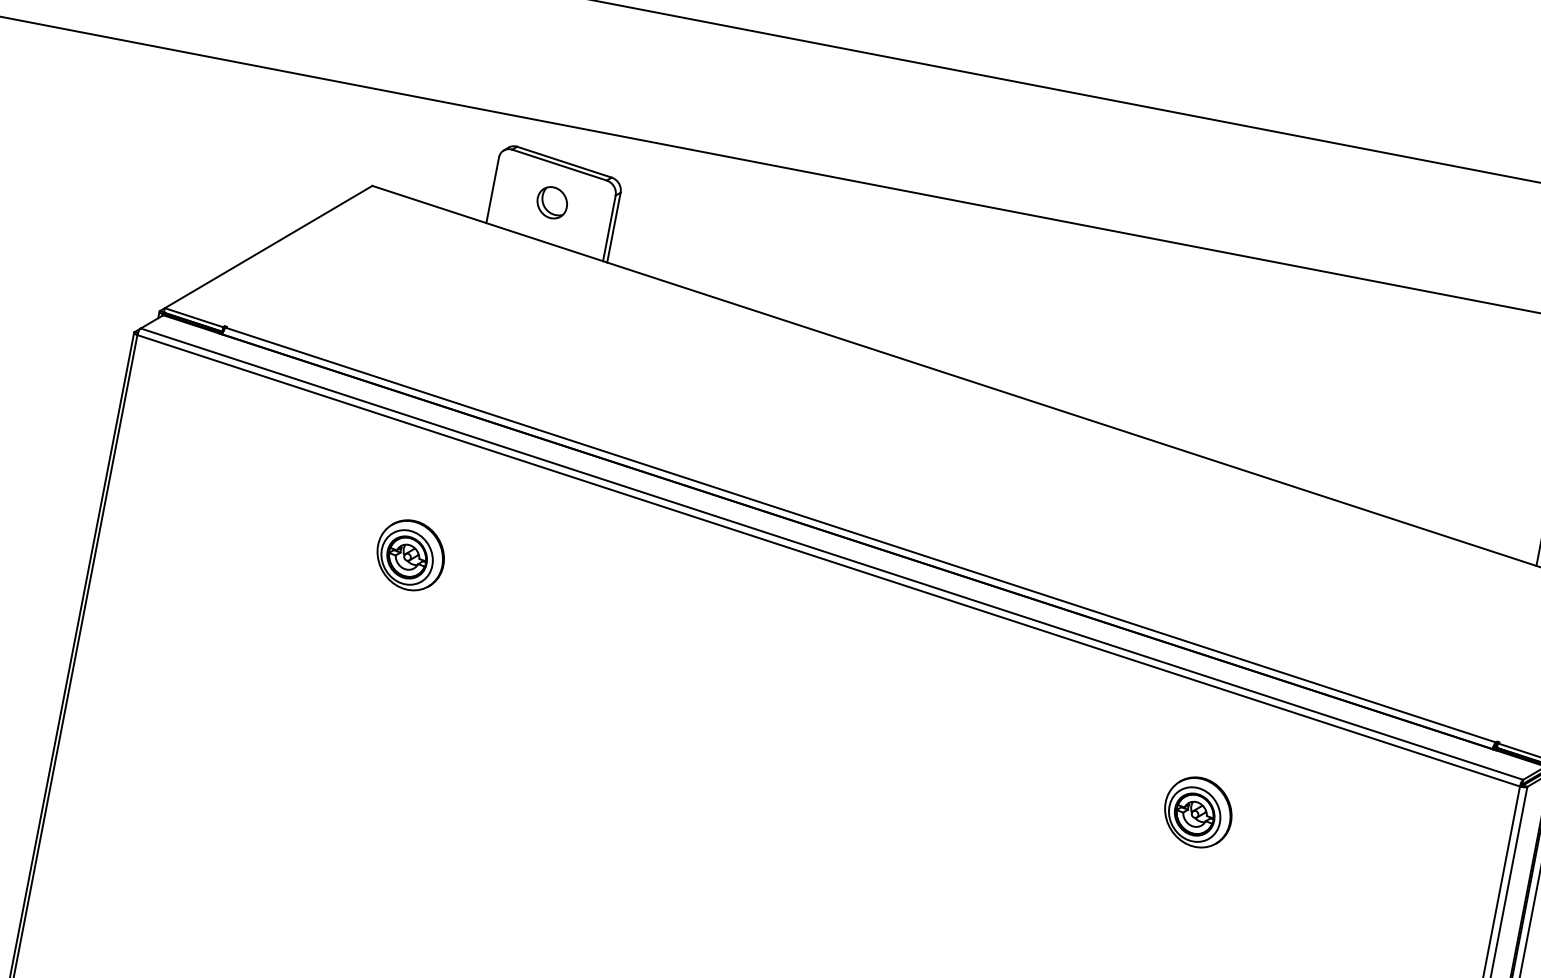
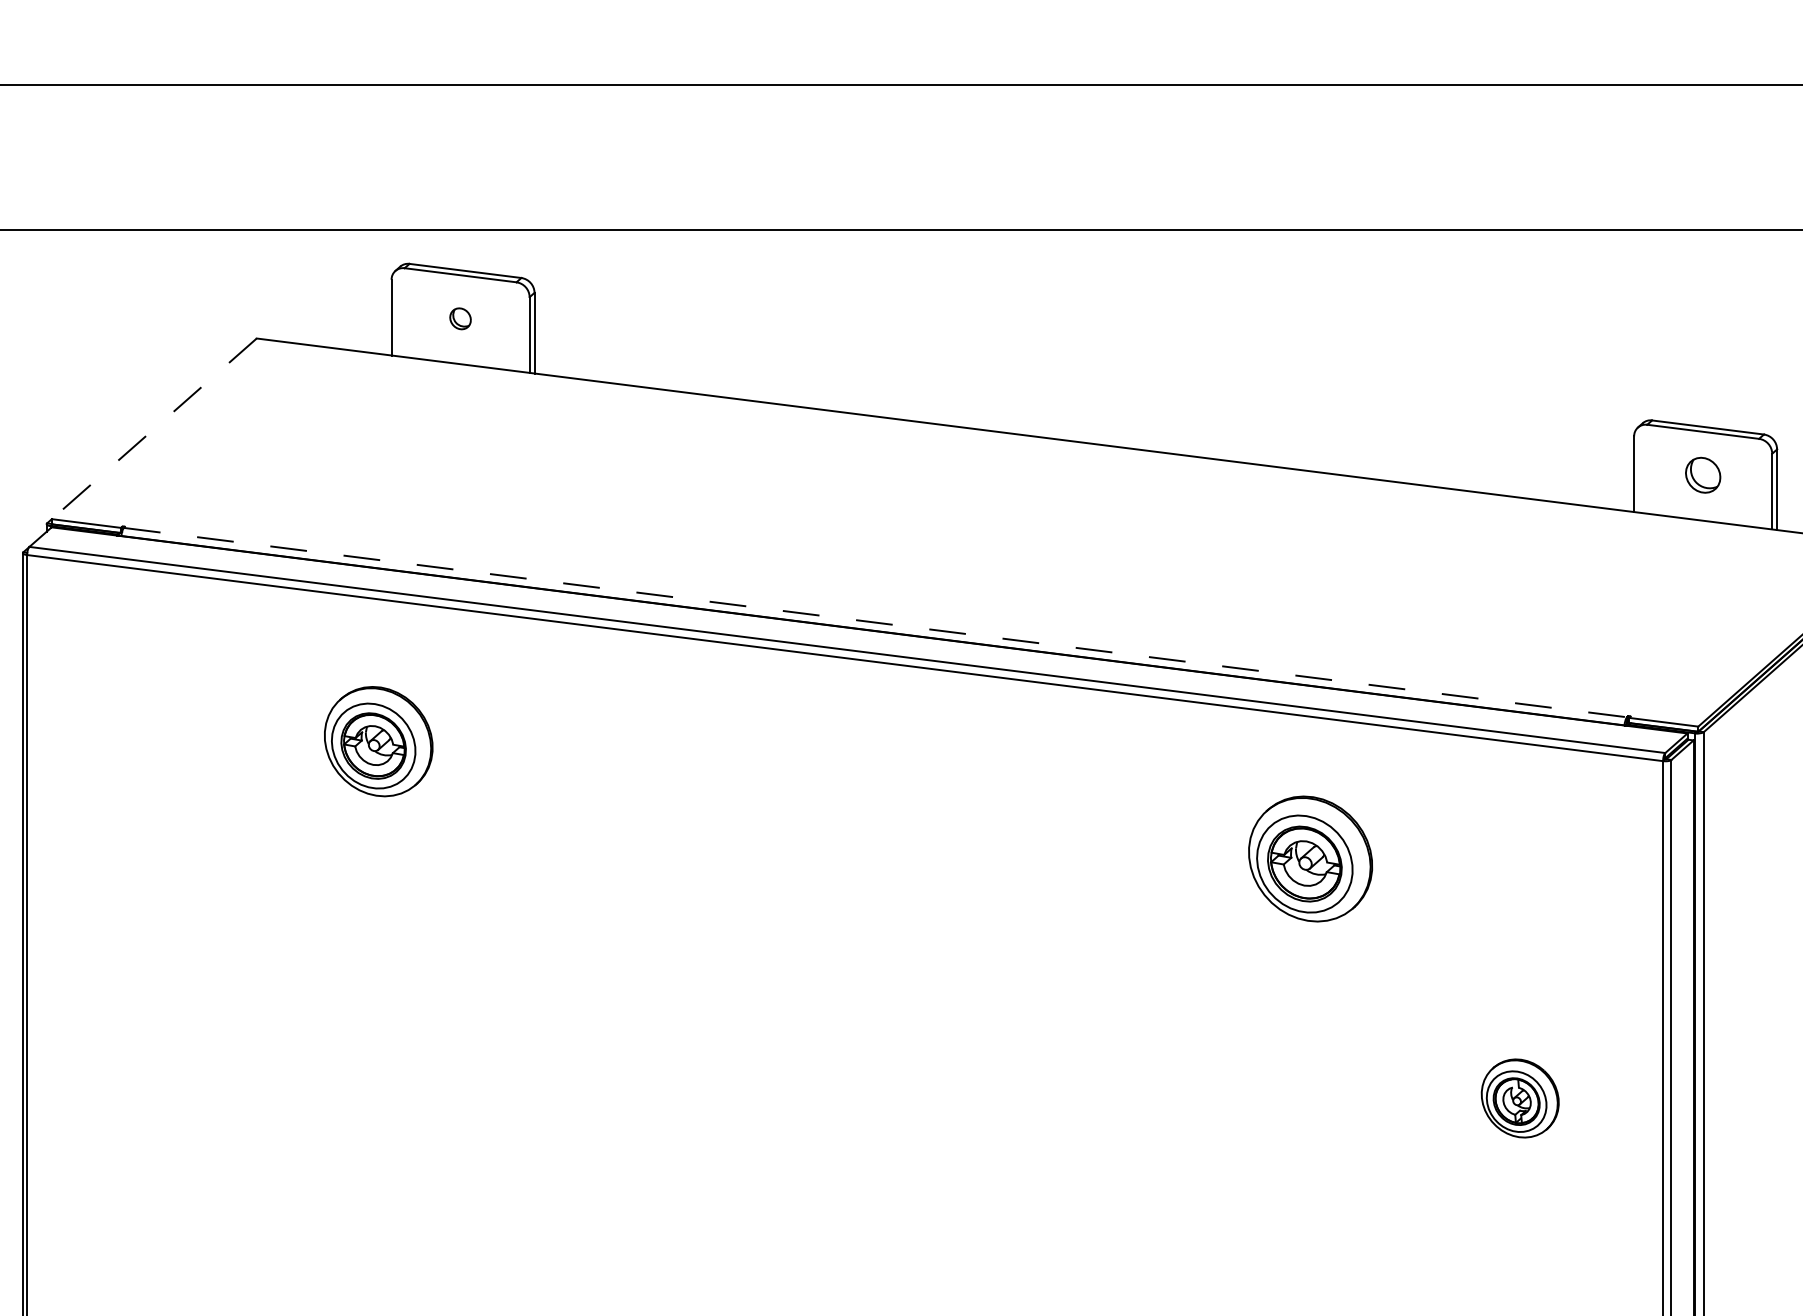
part: (552, 202) -> (460, 318), size x0.6
line: (268, 246) -> (154, 428), solid -> dashed
line: (860, 535) -> (875, 622), solid -> dashed
part: (410, 555) -> (378, 741), size x1.4
part: (1198, 811) -> (1310, 858), size x1.6

